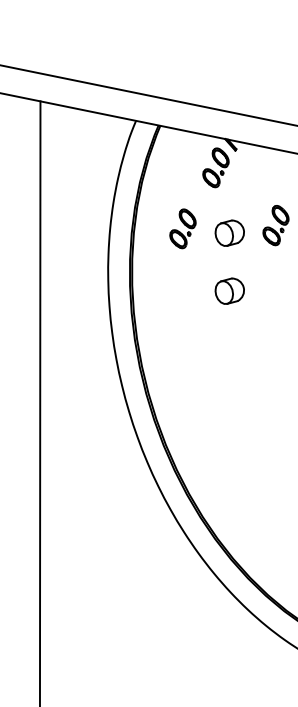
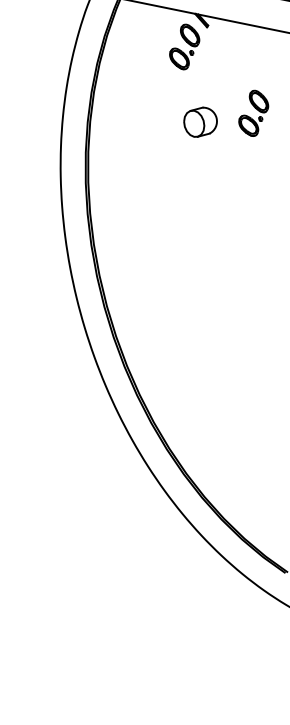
part: (182, 228) -> (146, 116), removed
part: (229, 290) -> (200, 188), removed

